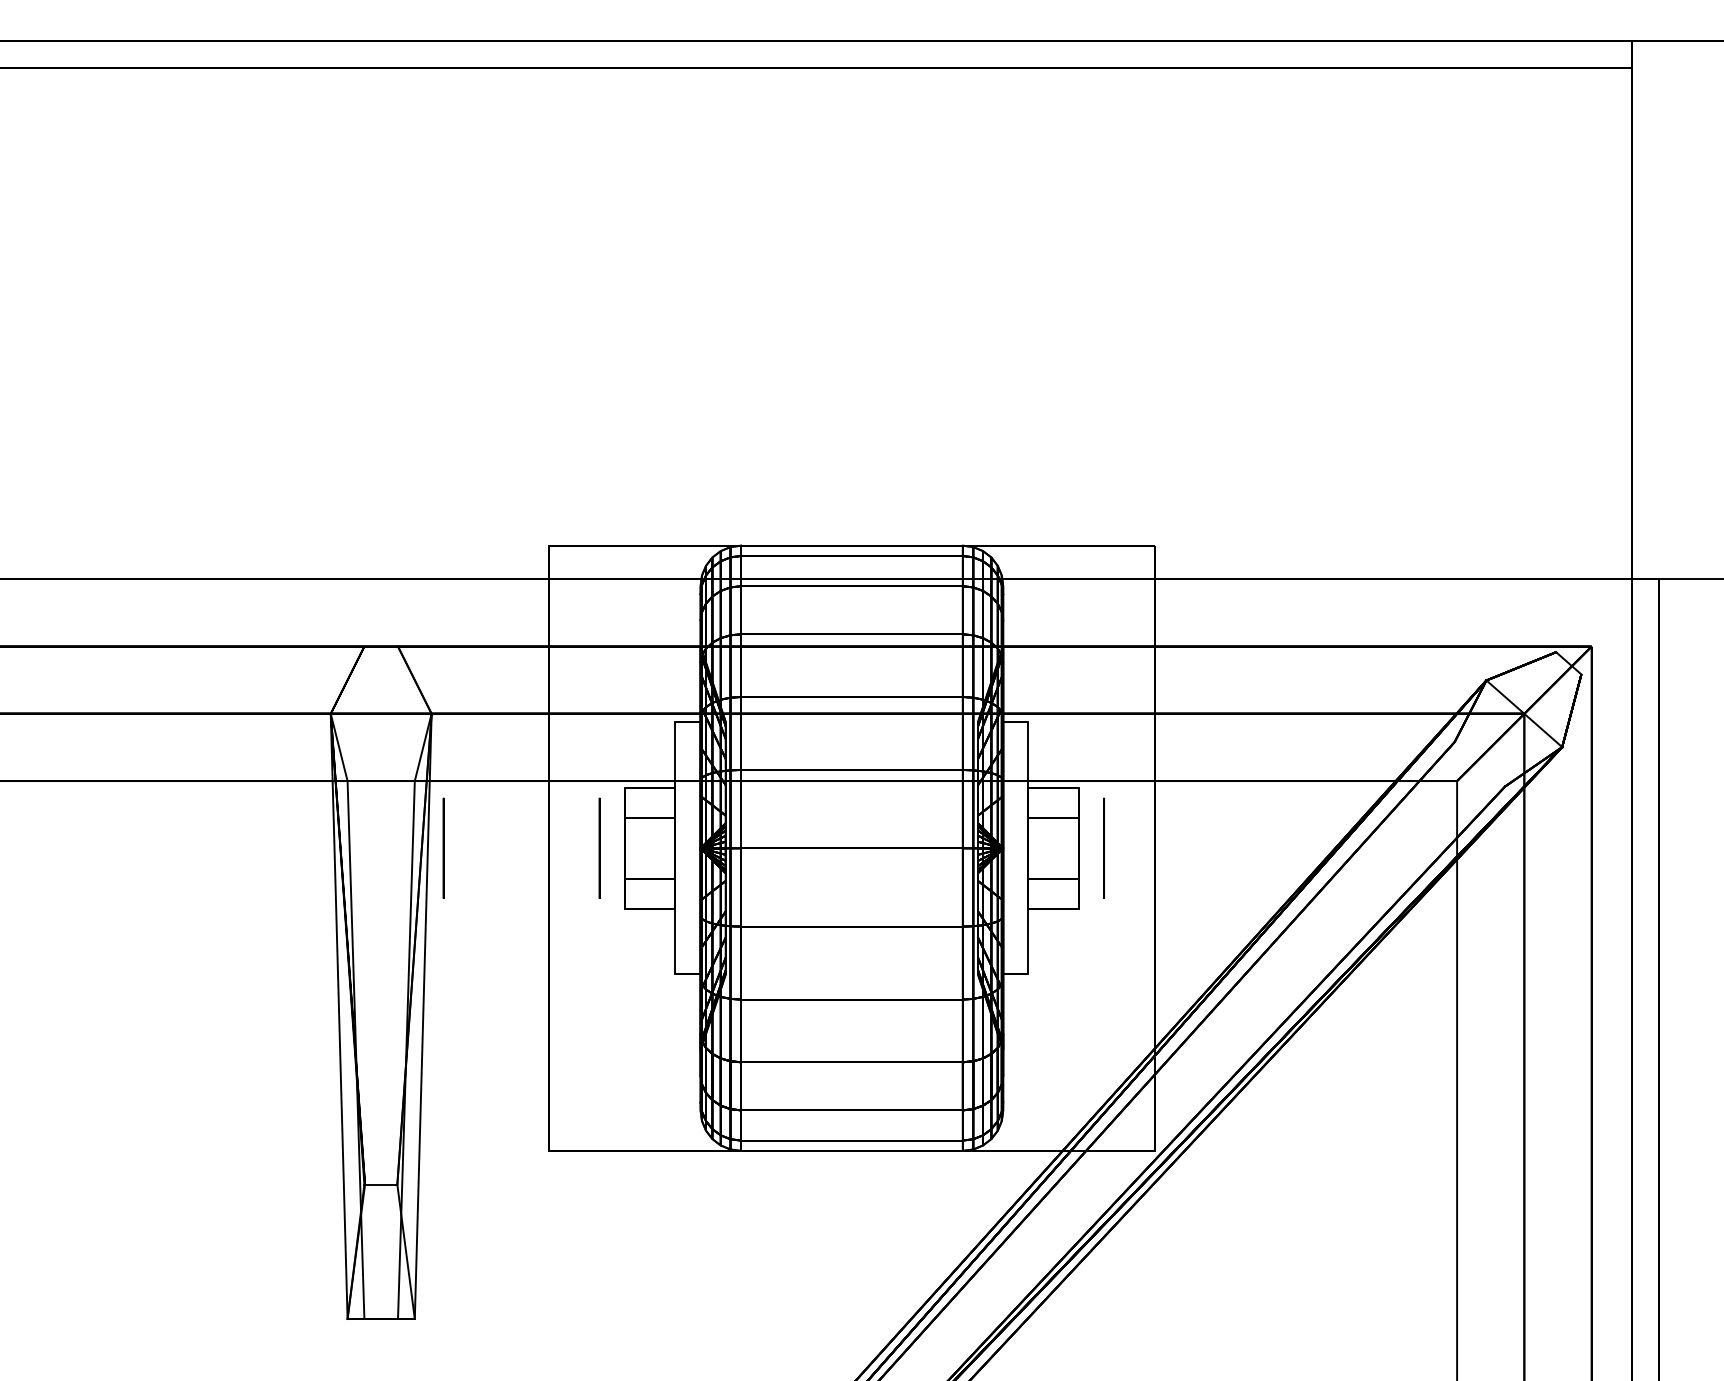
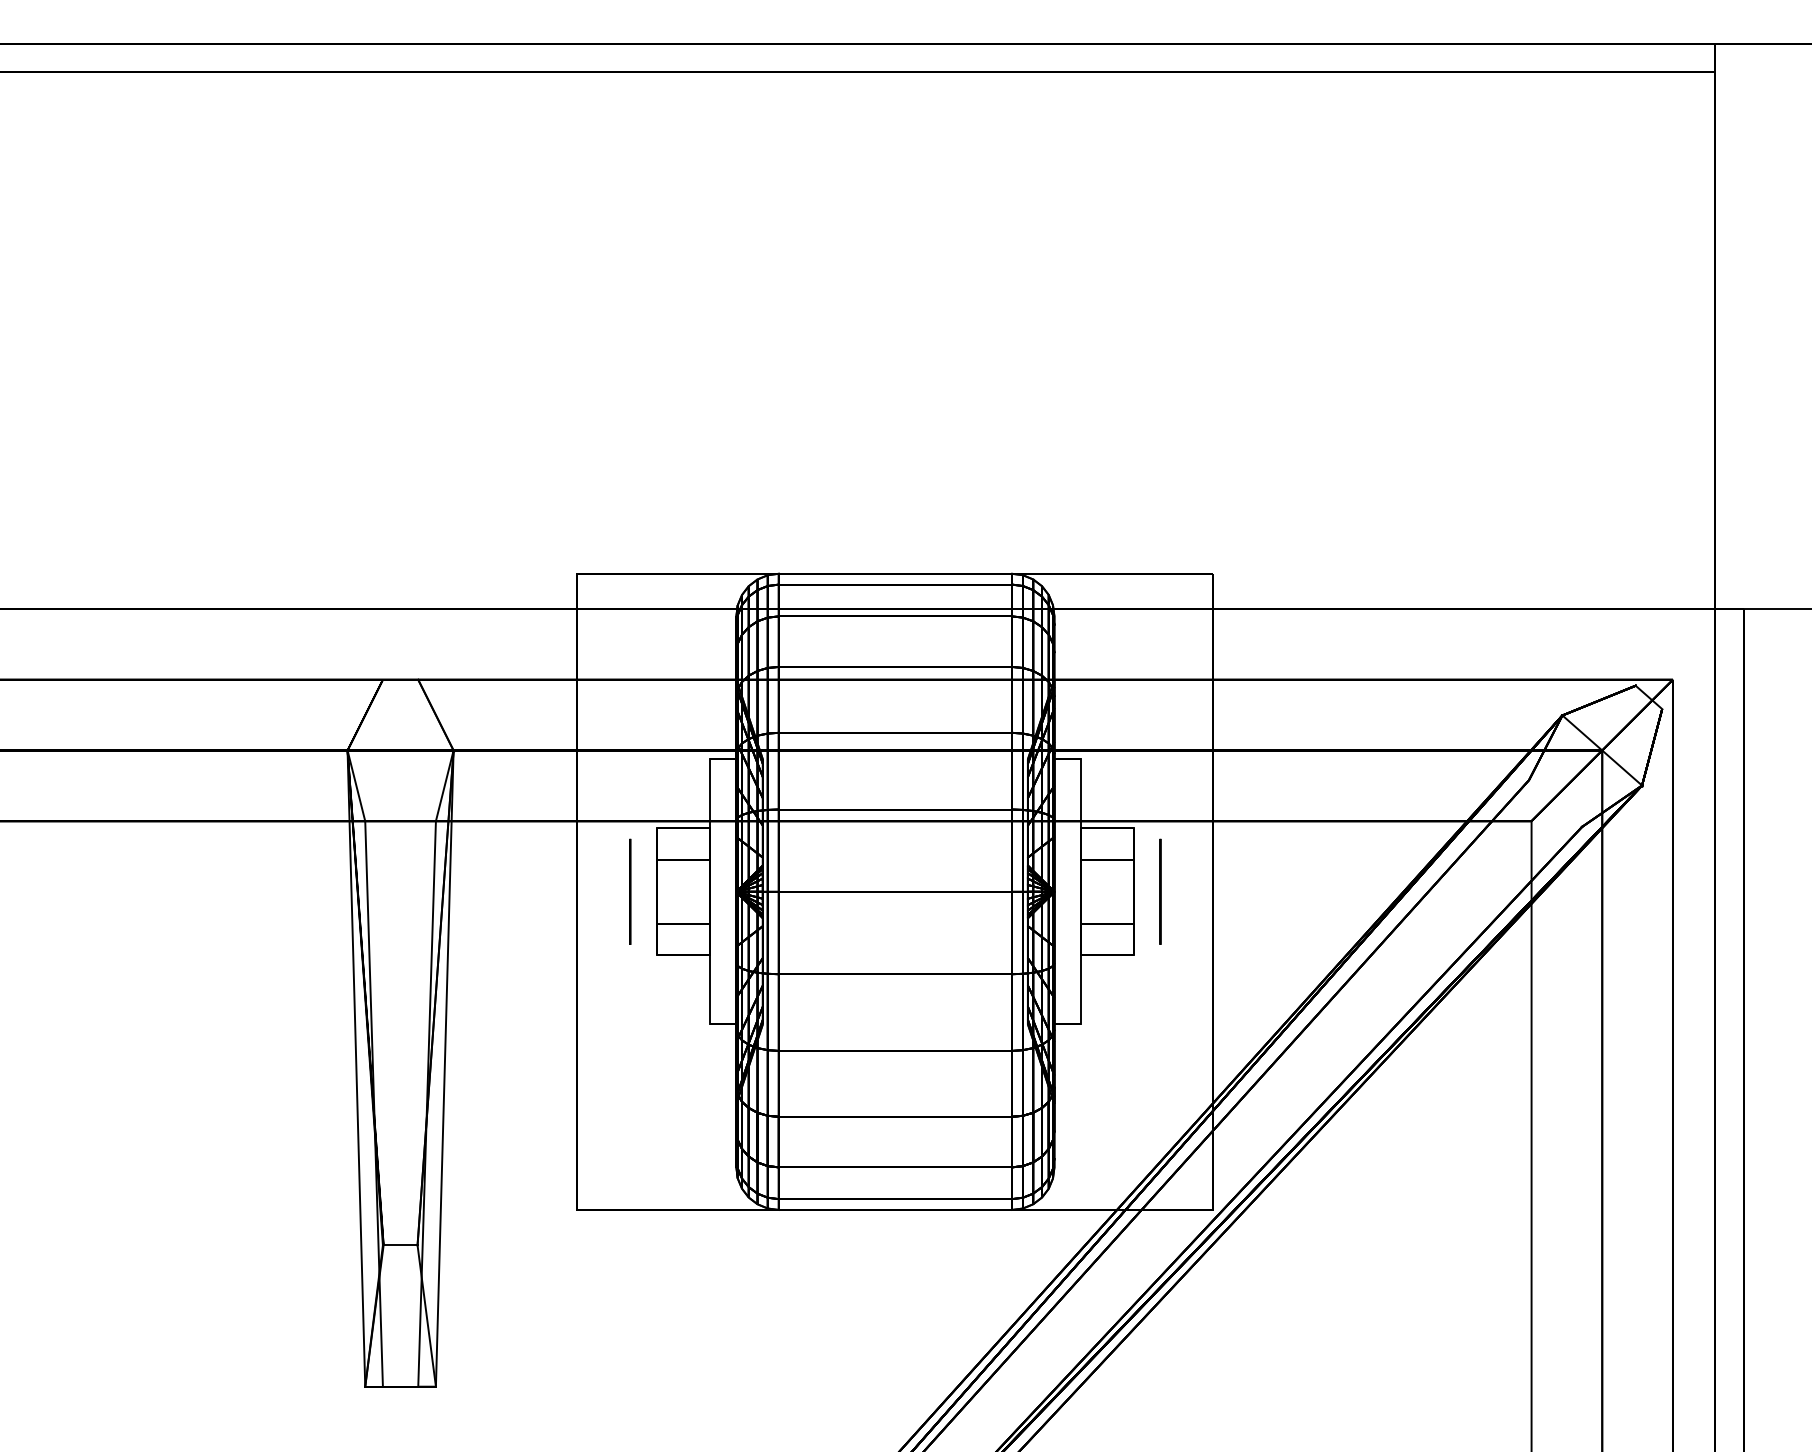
circle: (443, 847) -> (466, 891), removed

